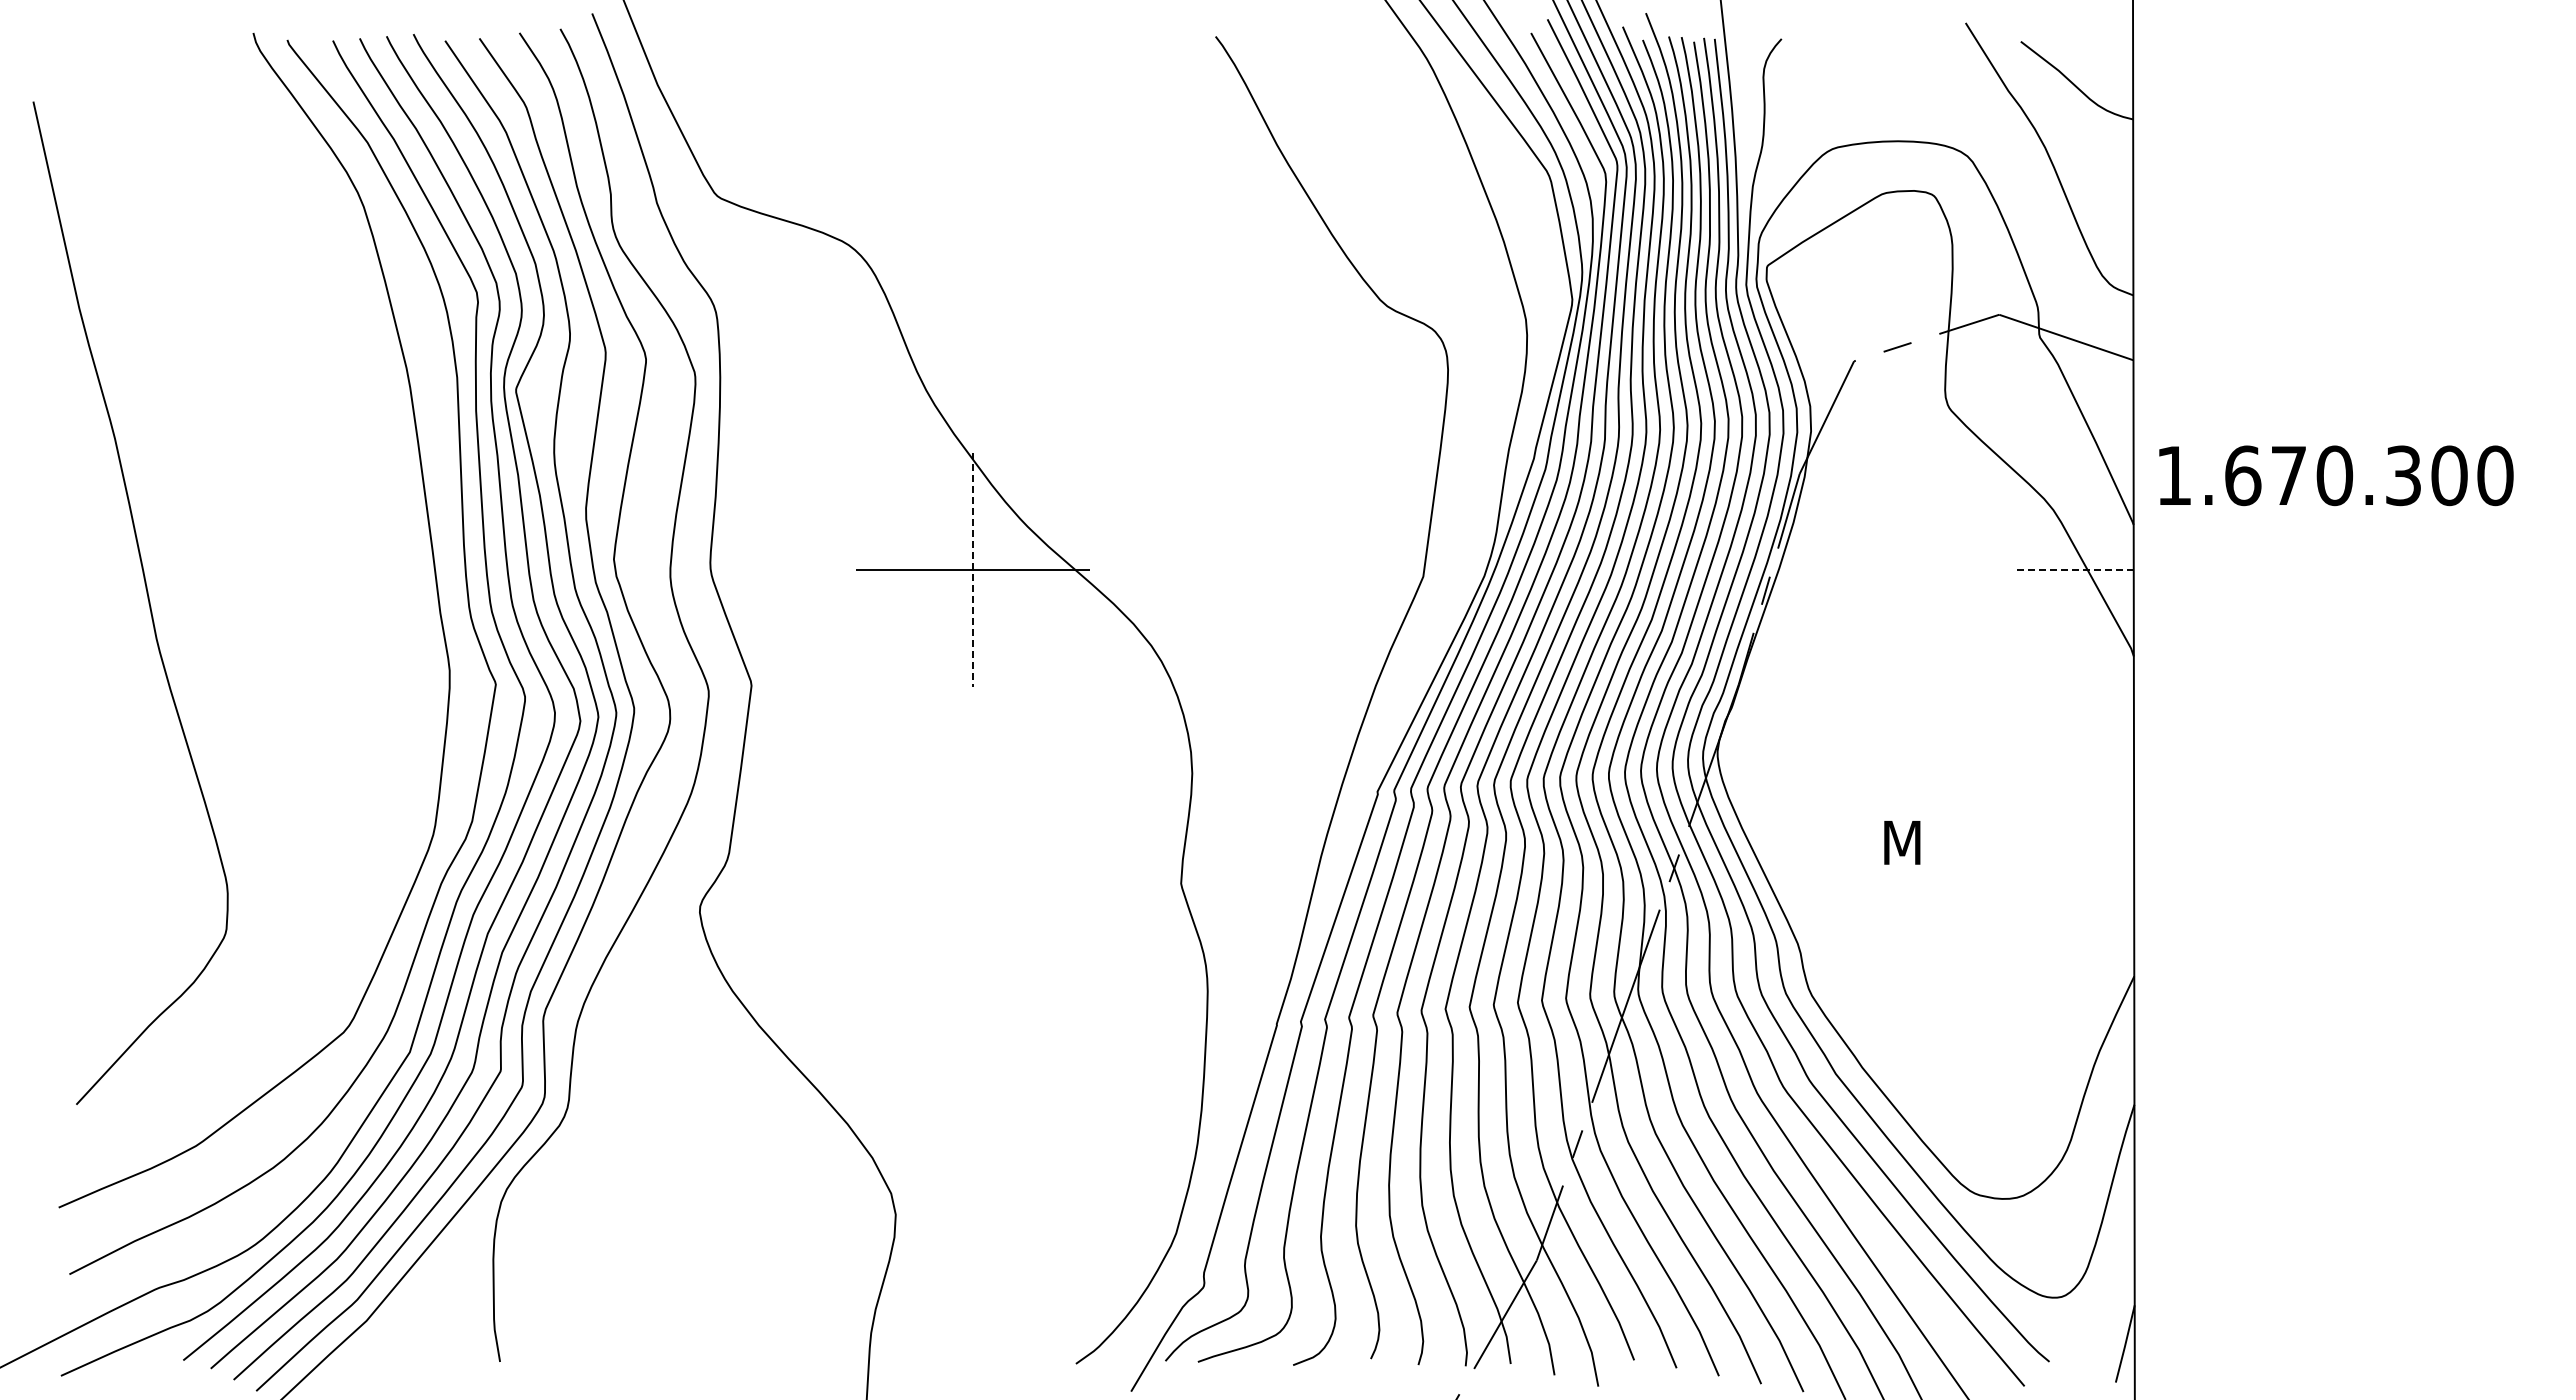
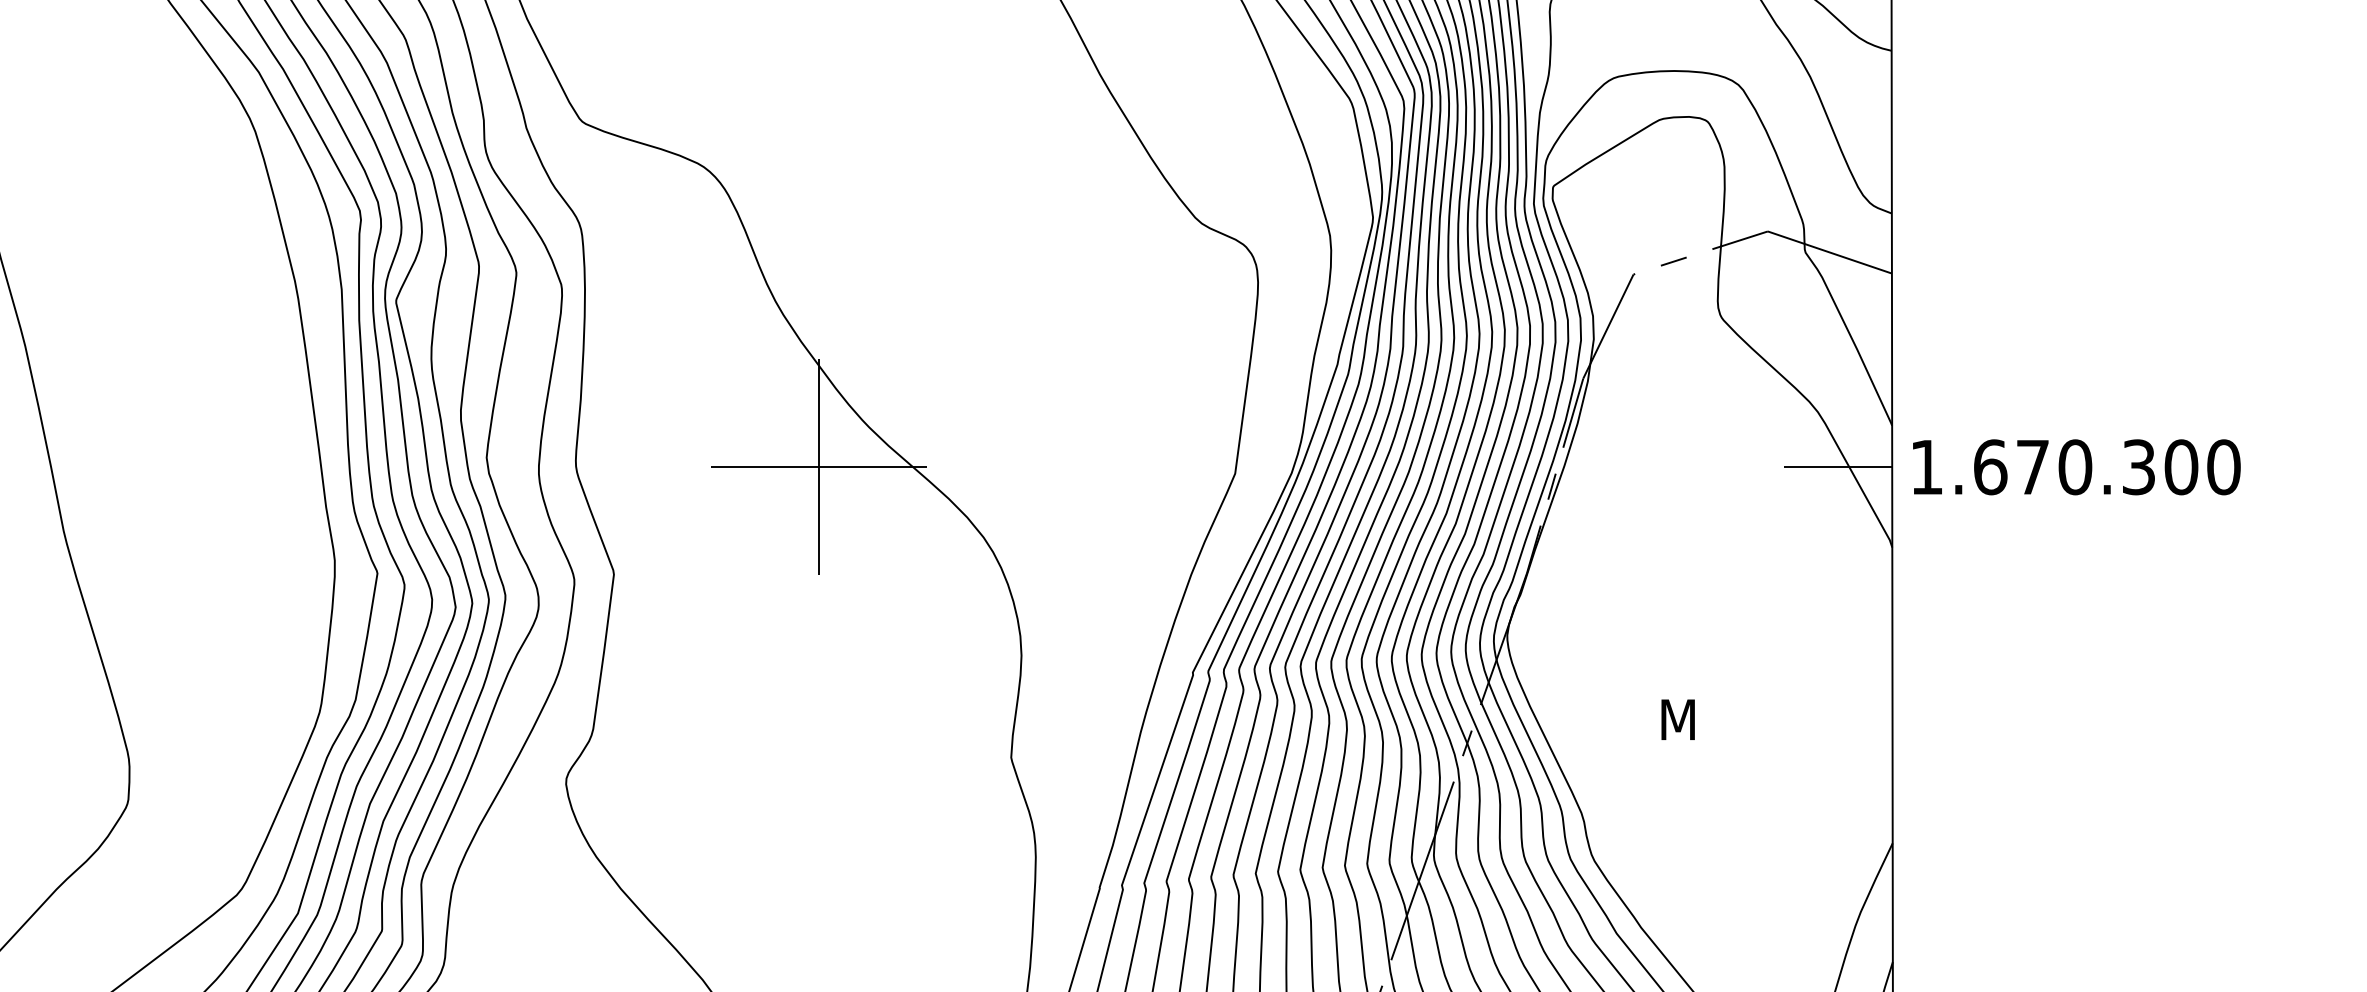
text: (2336, 475) -> (2076, 467), moved
line: (973, 569) -> (819, 467), dashed -> solid
line: (2074, 569) -> (1837, 467), dashed -> solid

